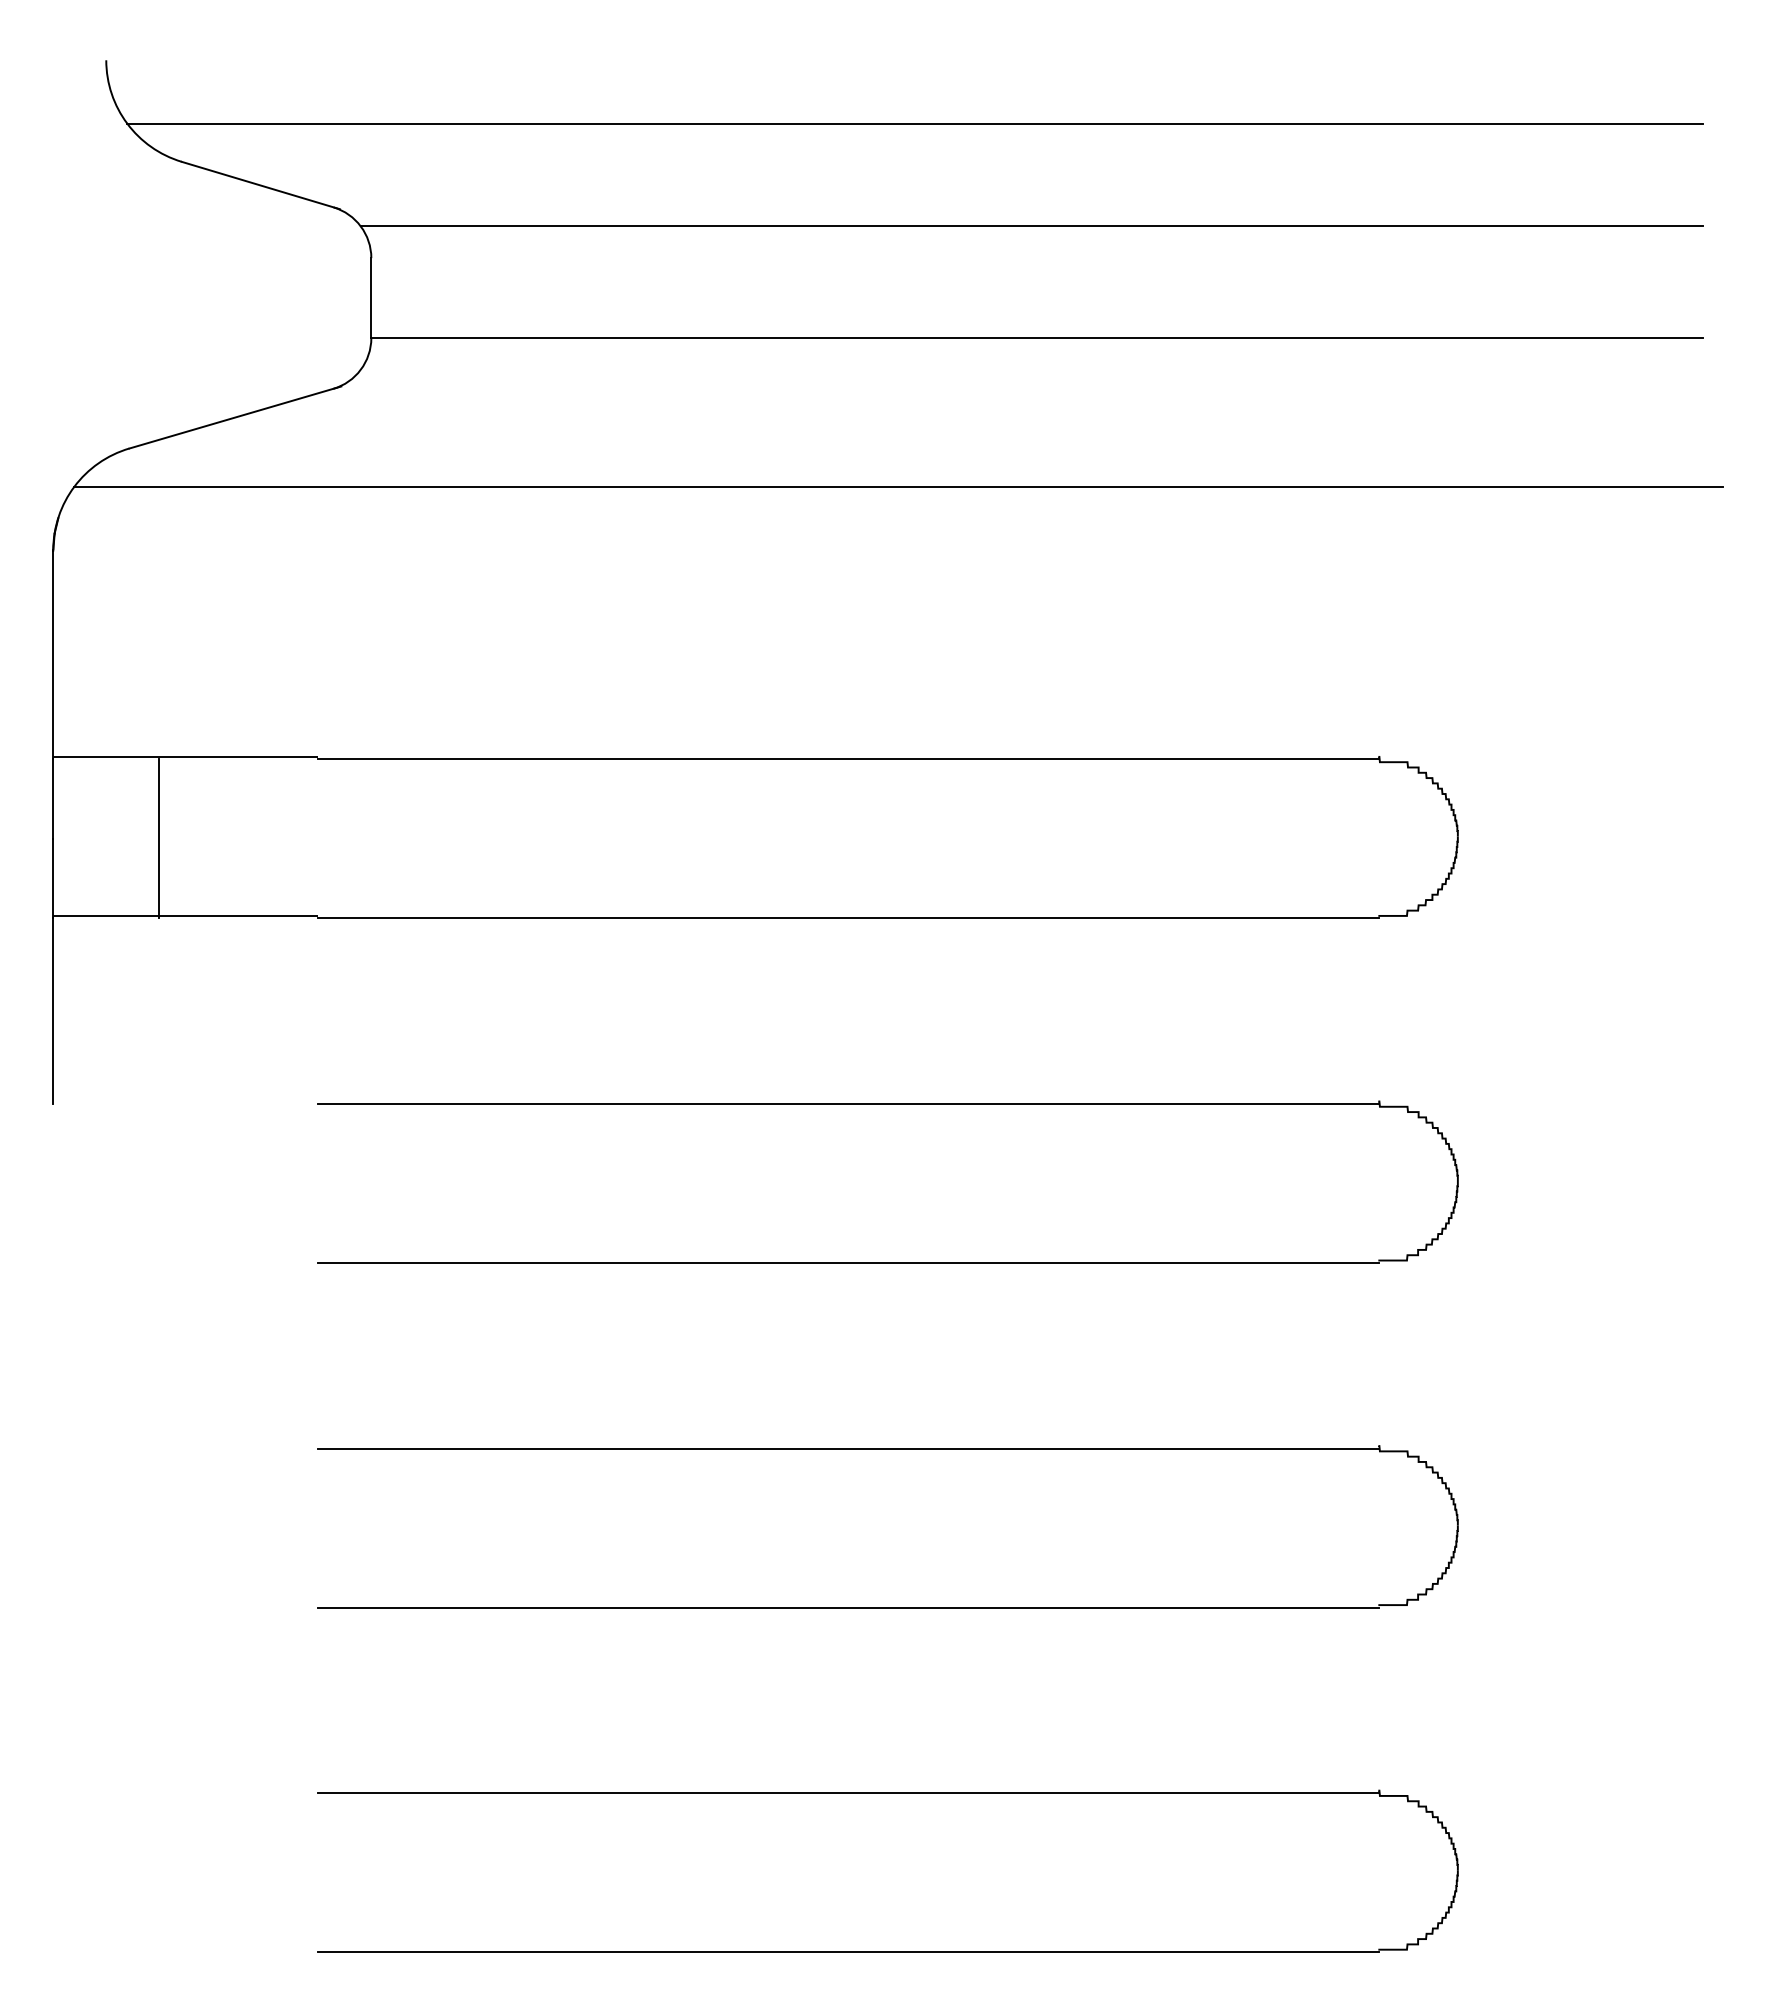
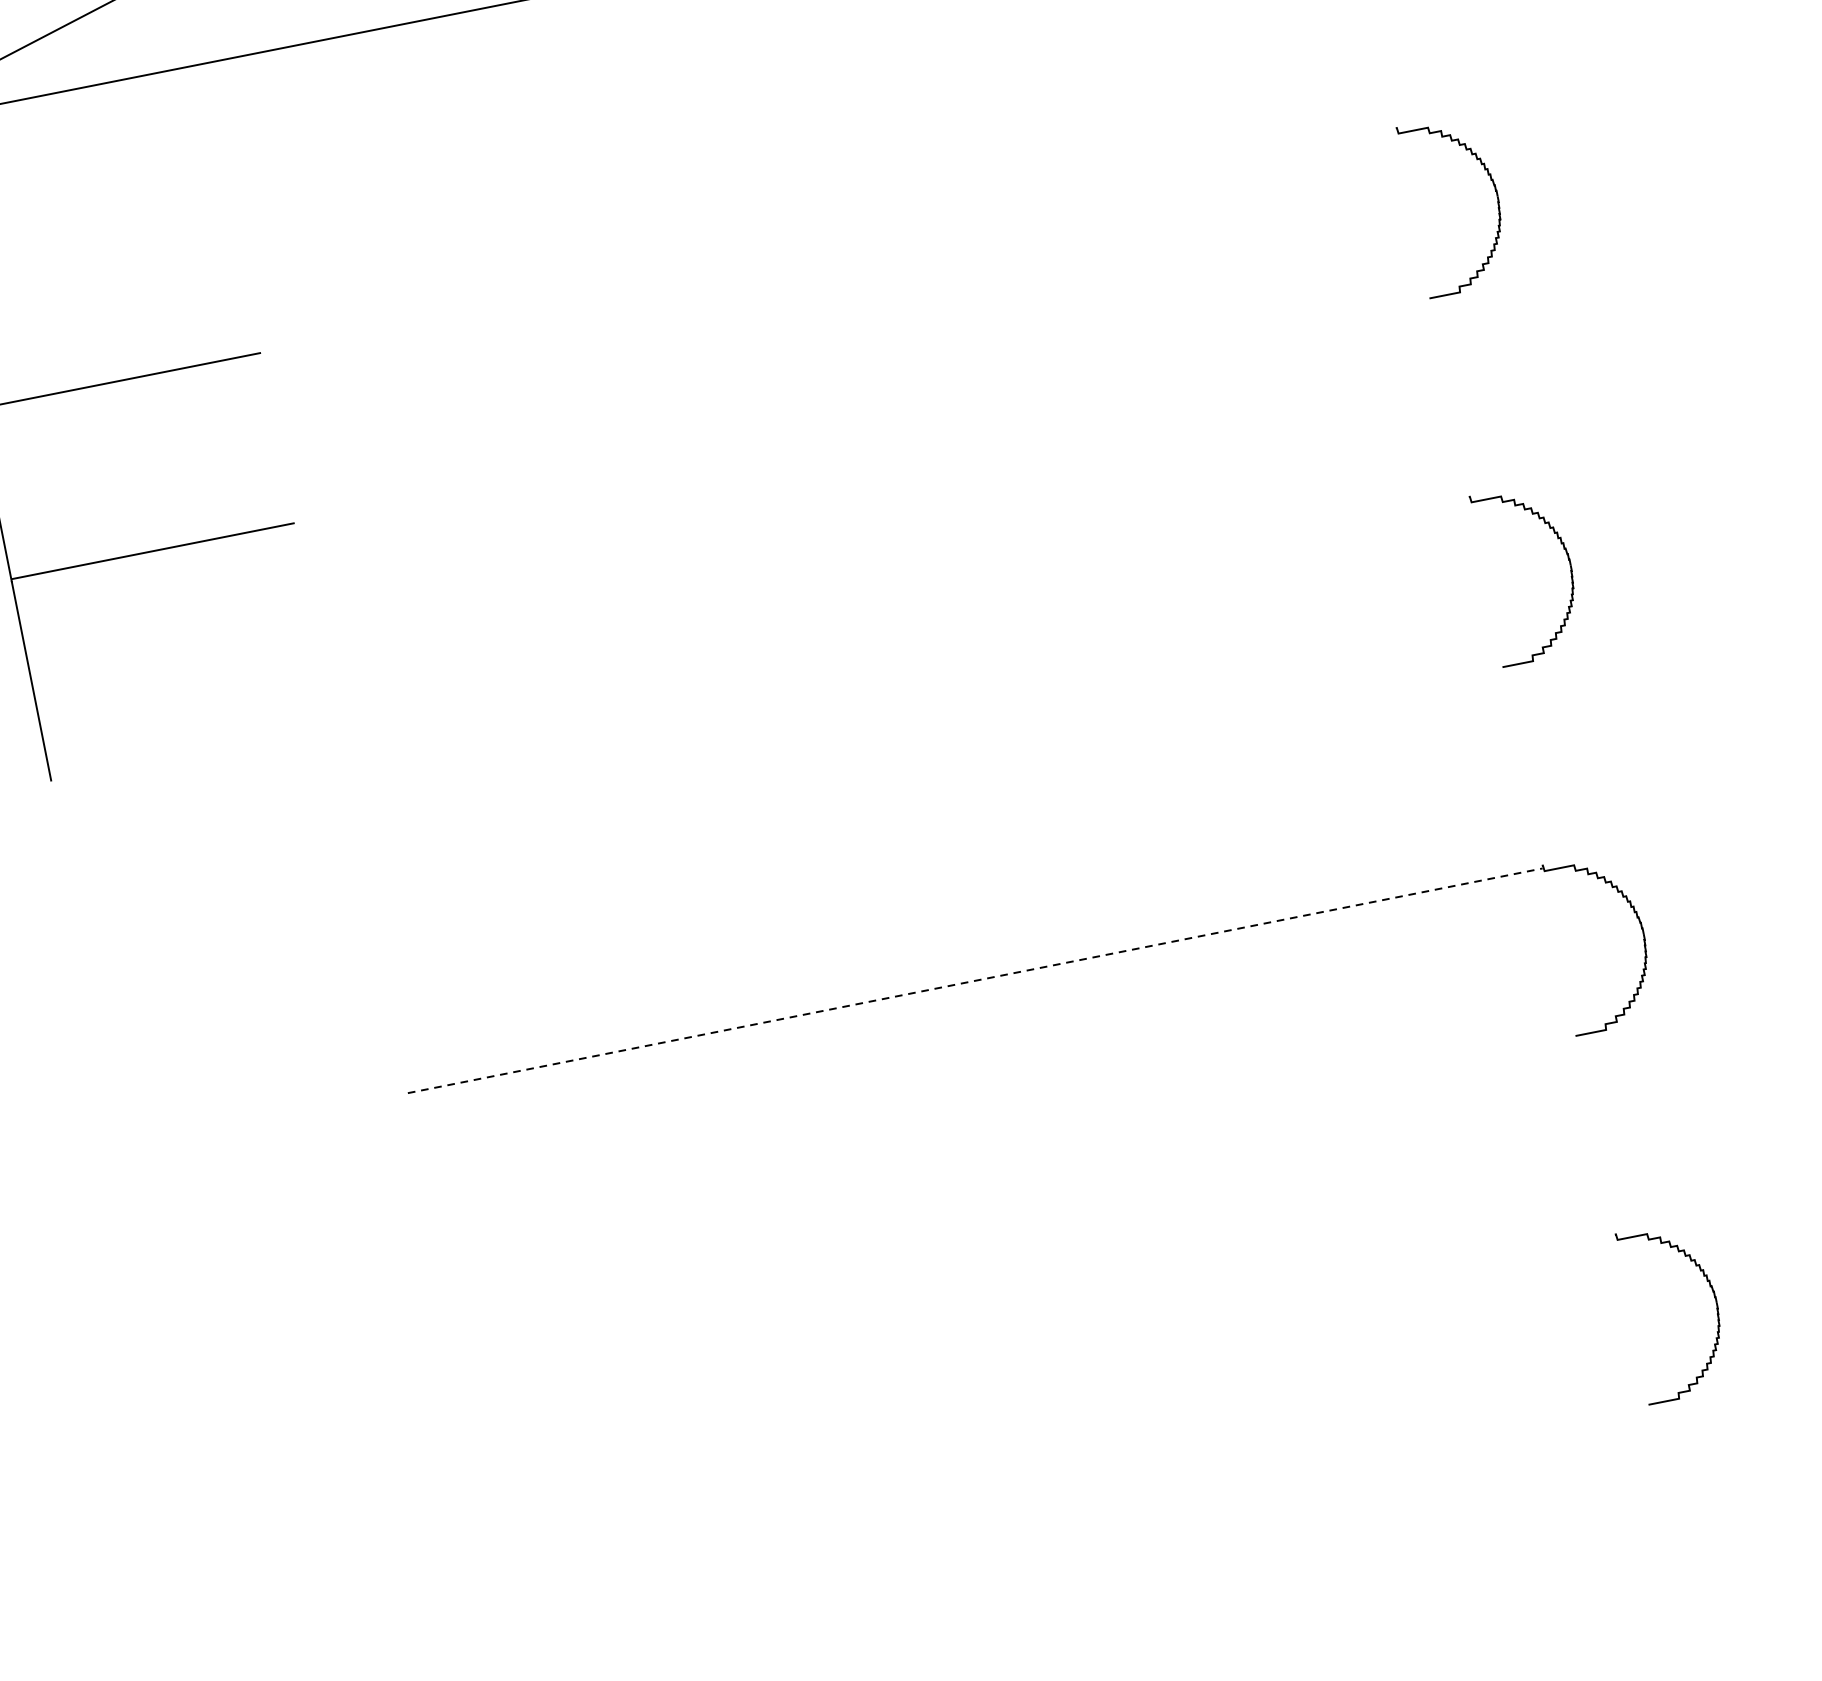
line: (848, 759) -> (829, 243), removed
line: (159, 838) -> (108, 473), removed
line: (848, 918) -> (862, 413), removed
line: (848, 1104) -> (902, 612), removed
line: (848, 1263) -> (936, 782), removed
line: (848, 1448) -> (975, 980), solid -> dashed
line: (848, 1607) -> (1008, 1150), removed
line: (848, 1793) -> (1048, 1349), removed
line: (848, 1952) -> (1082, 1520), removed

